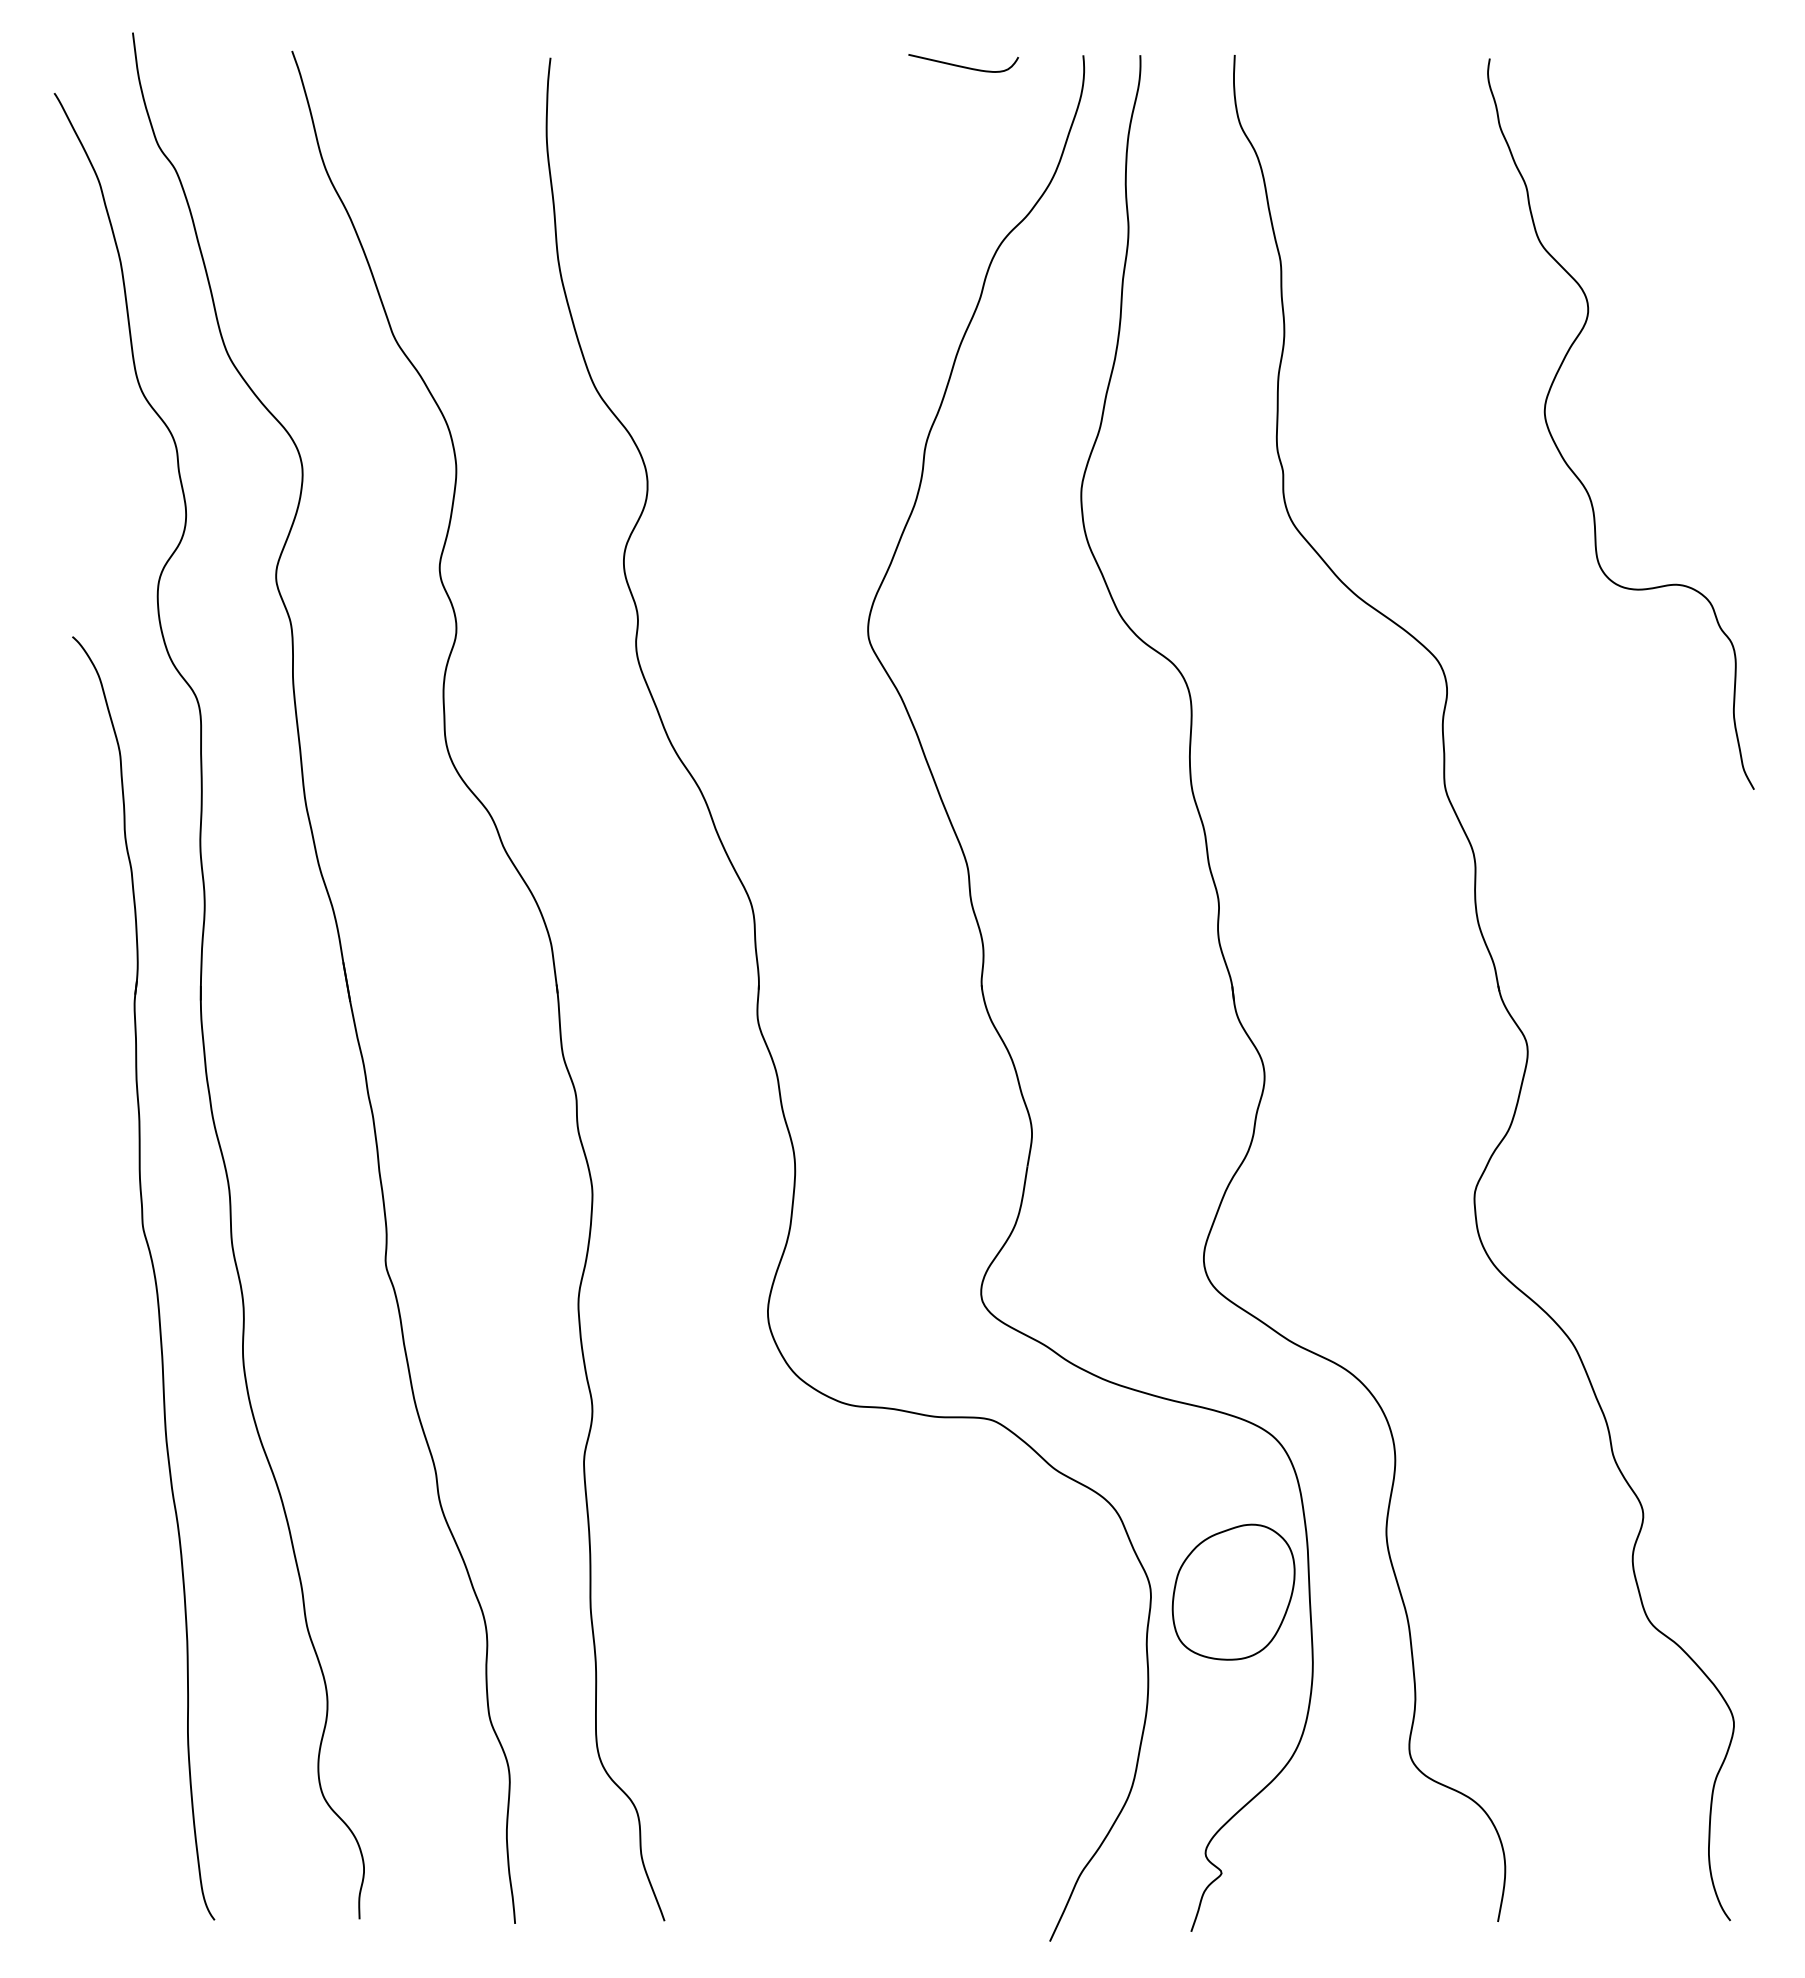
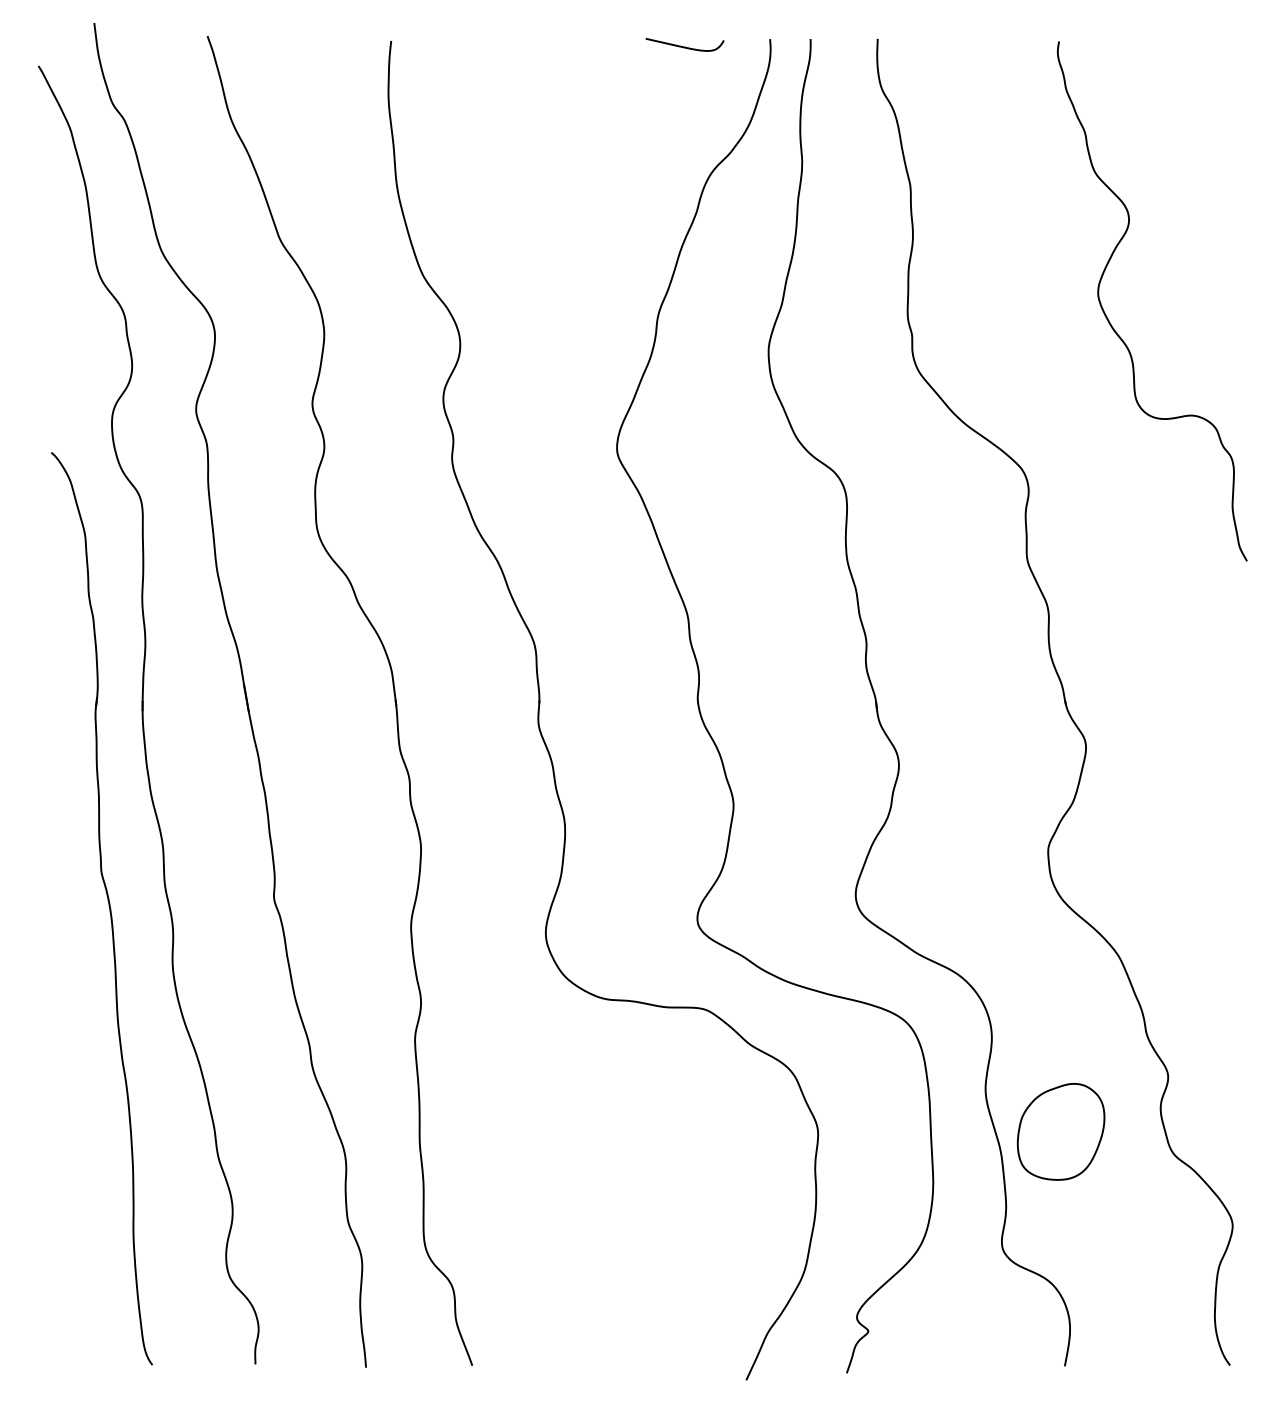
part: (1233, 1591) -> (1060, 1131), moved

